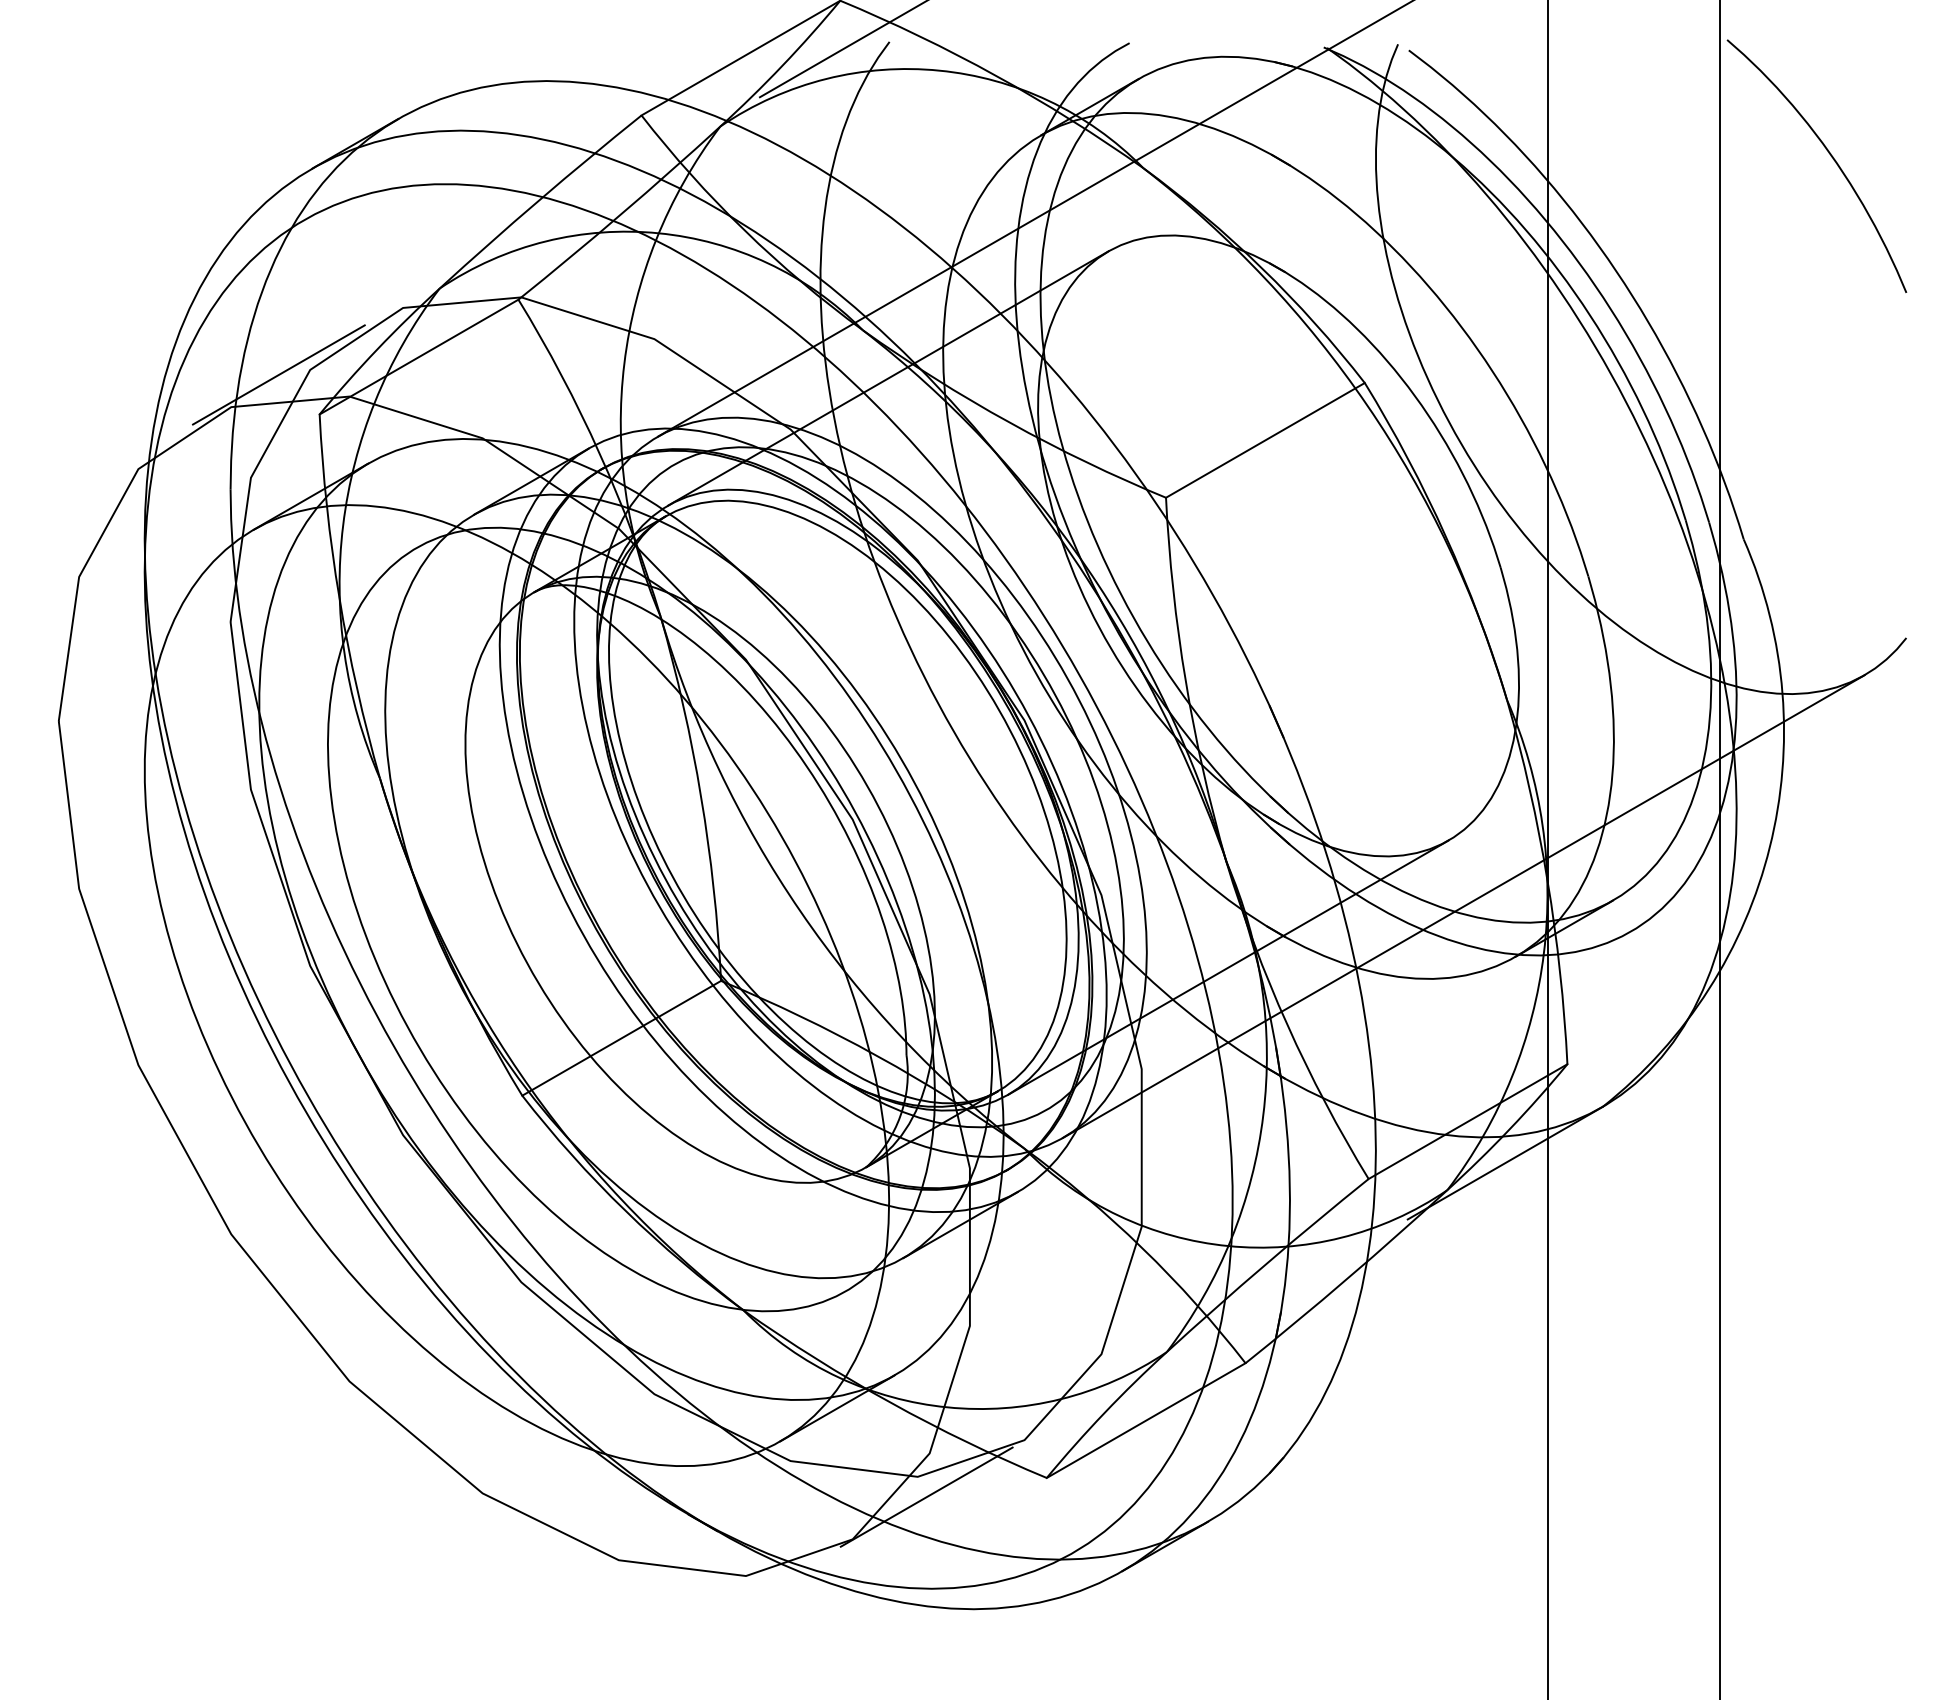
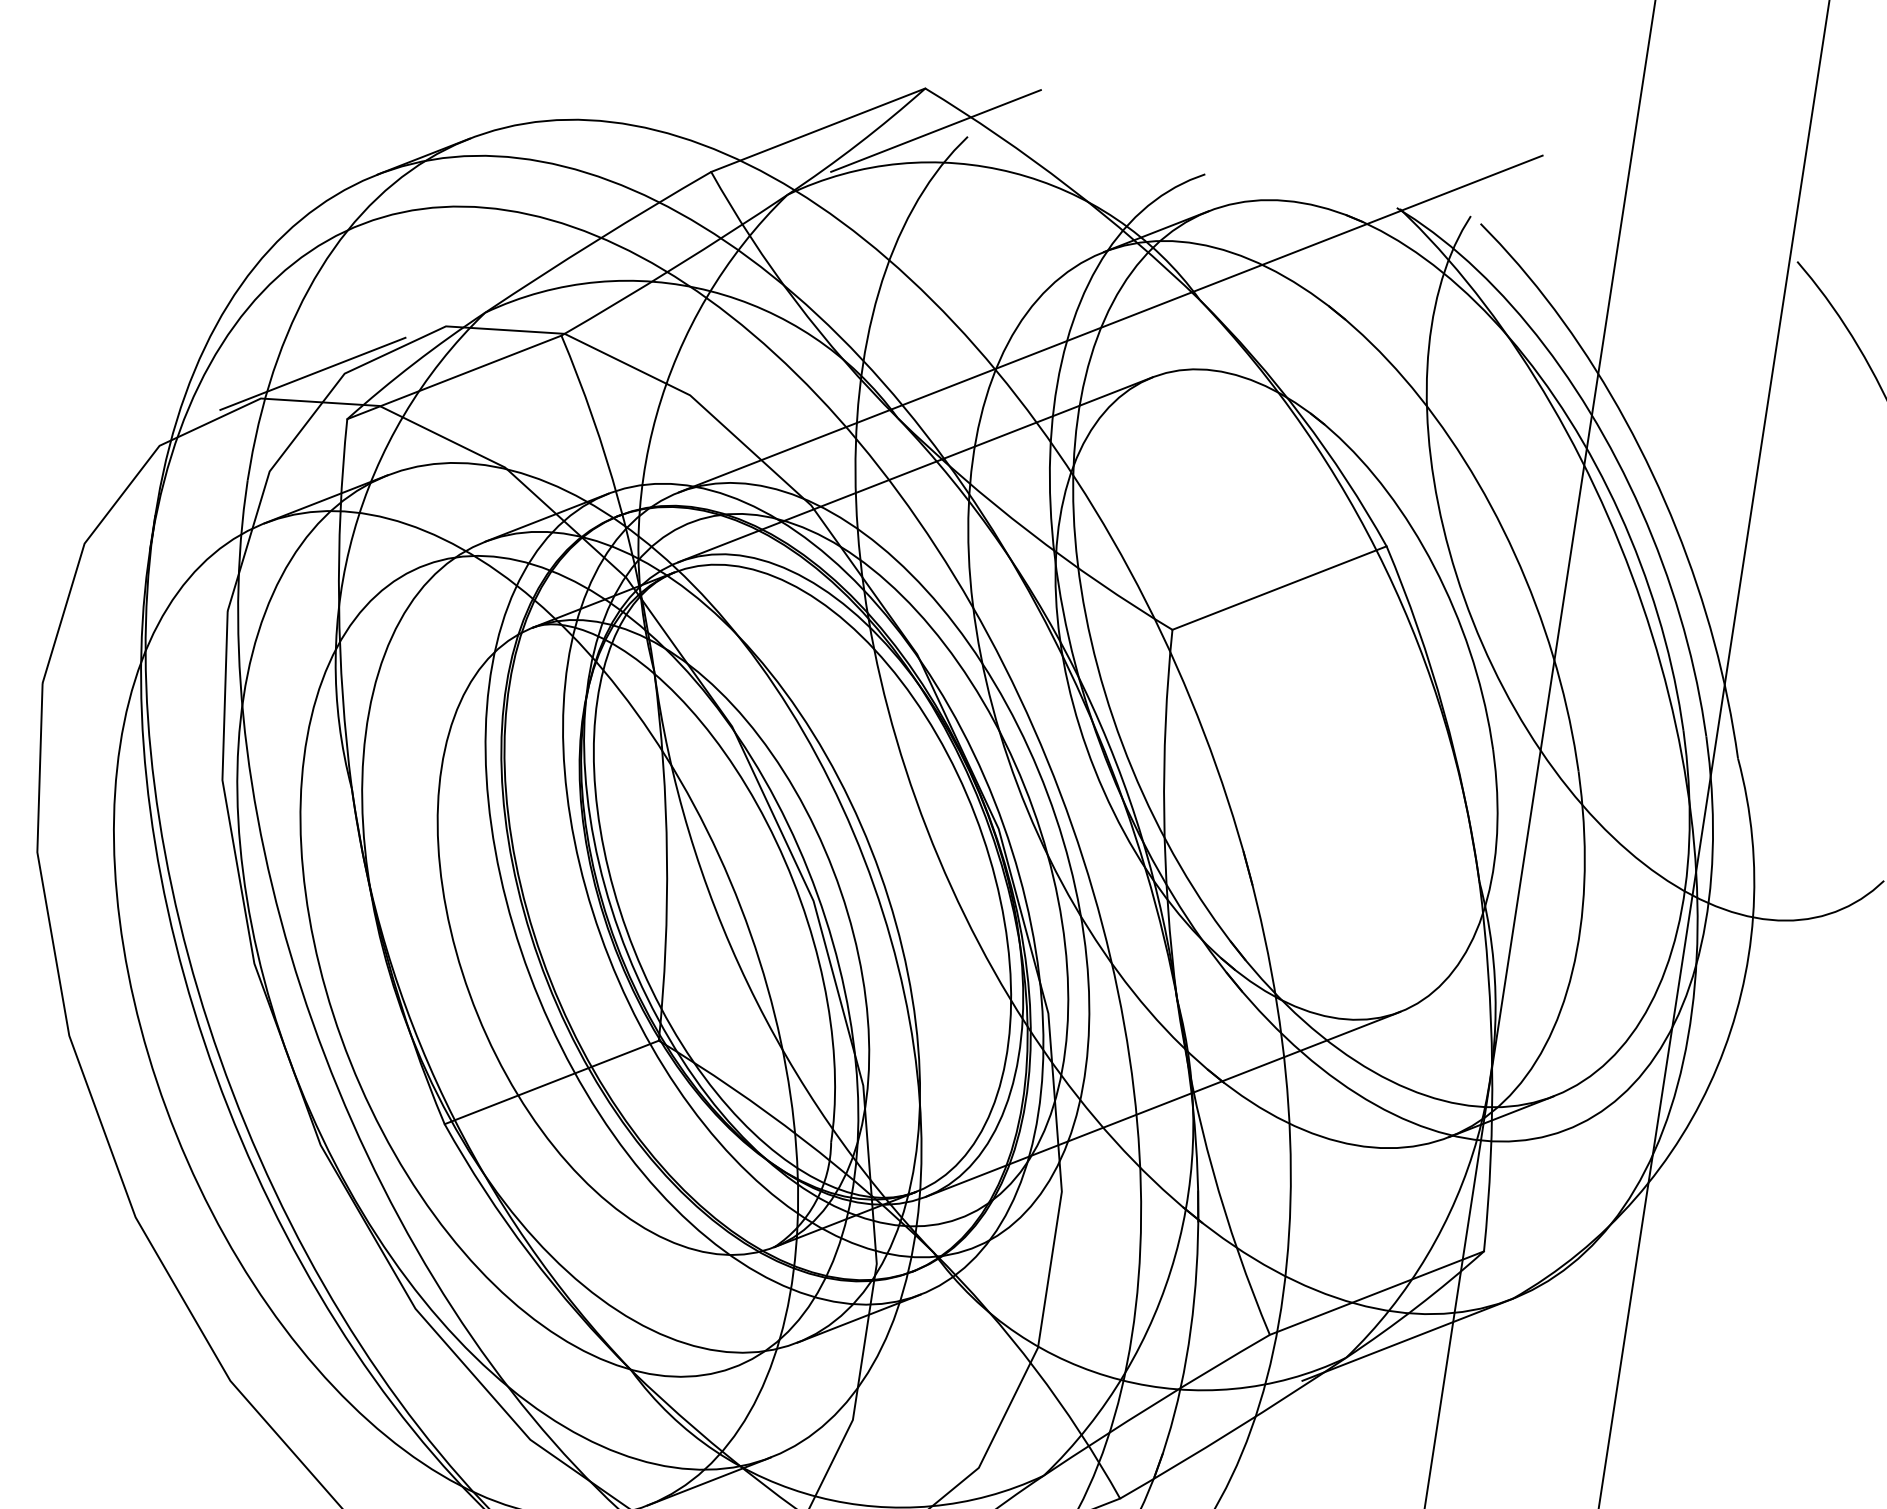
line: (1463, 906) -> (1405, 1079), removed

